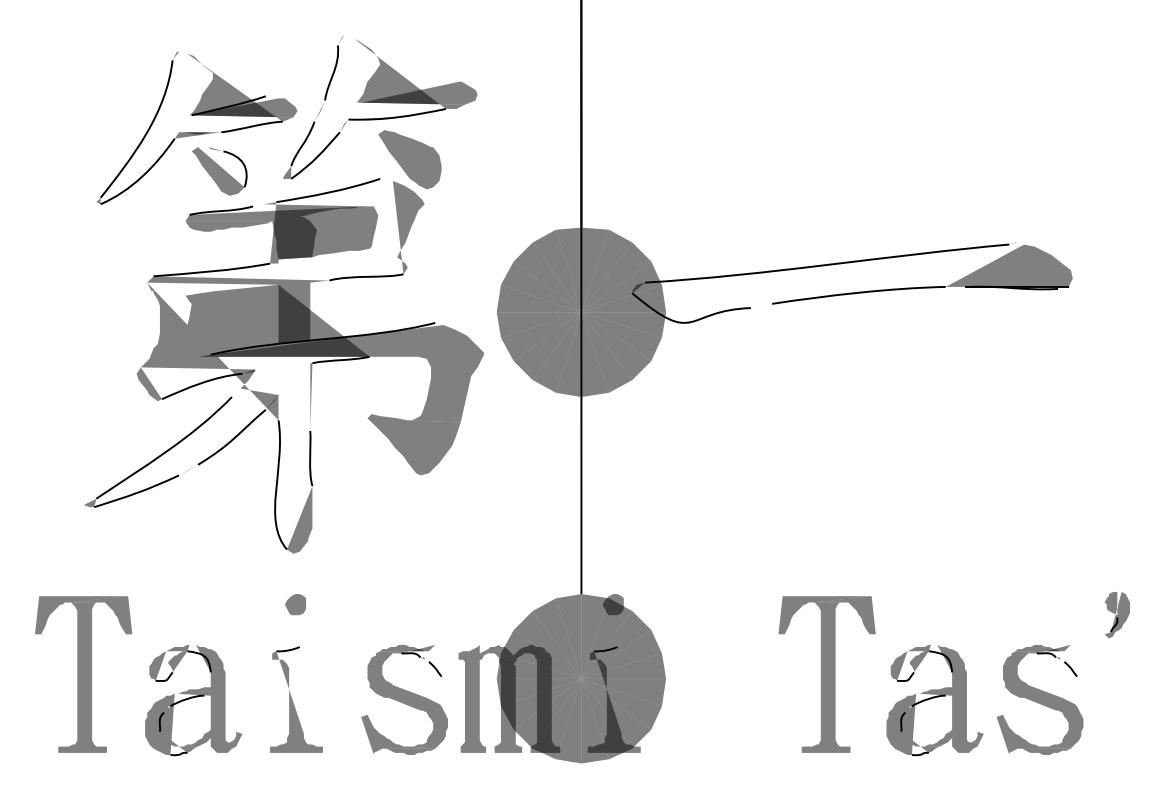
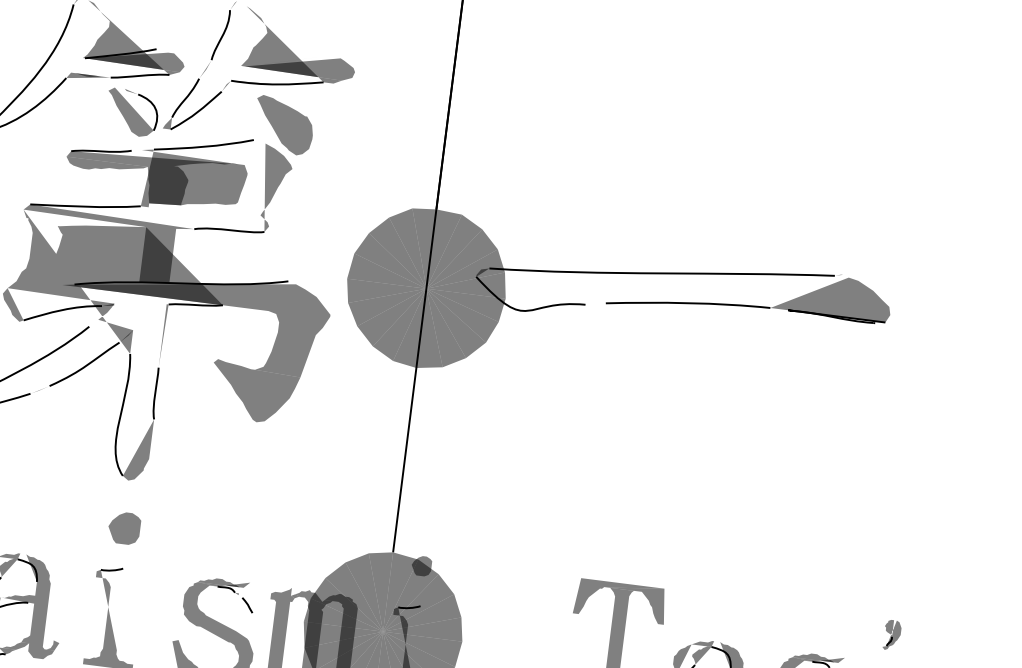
part: (219, 171) -> (132, 112), moved
part: (295, 604) -> (124, 528), size x1.6
part: (1117, 614) -> (892, 634), size x0.7

